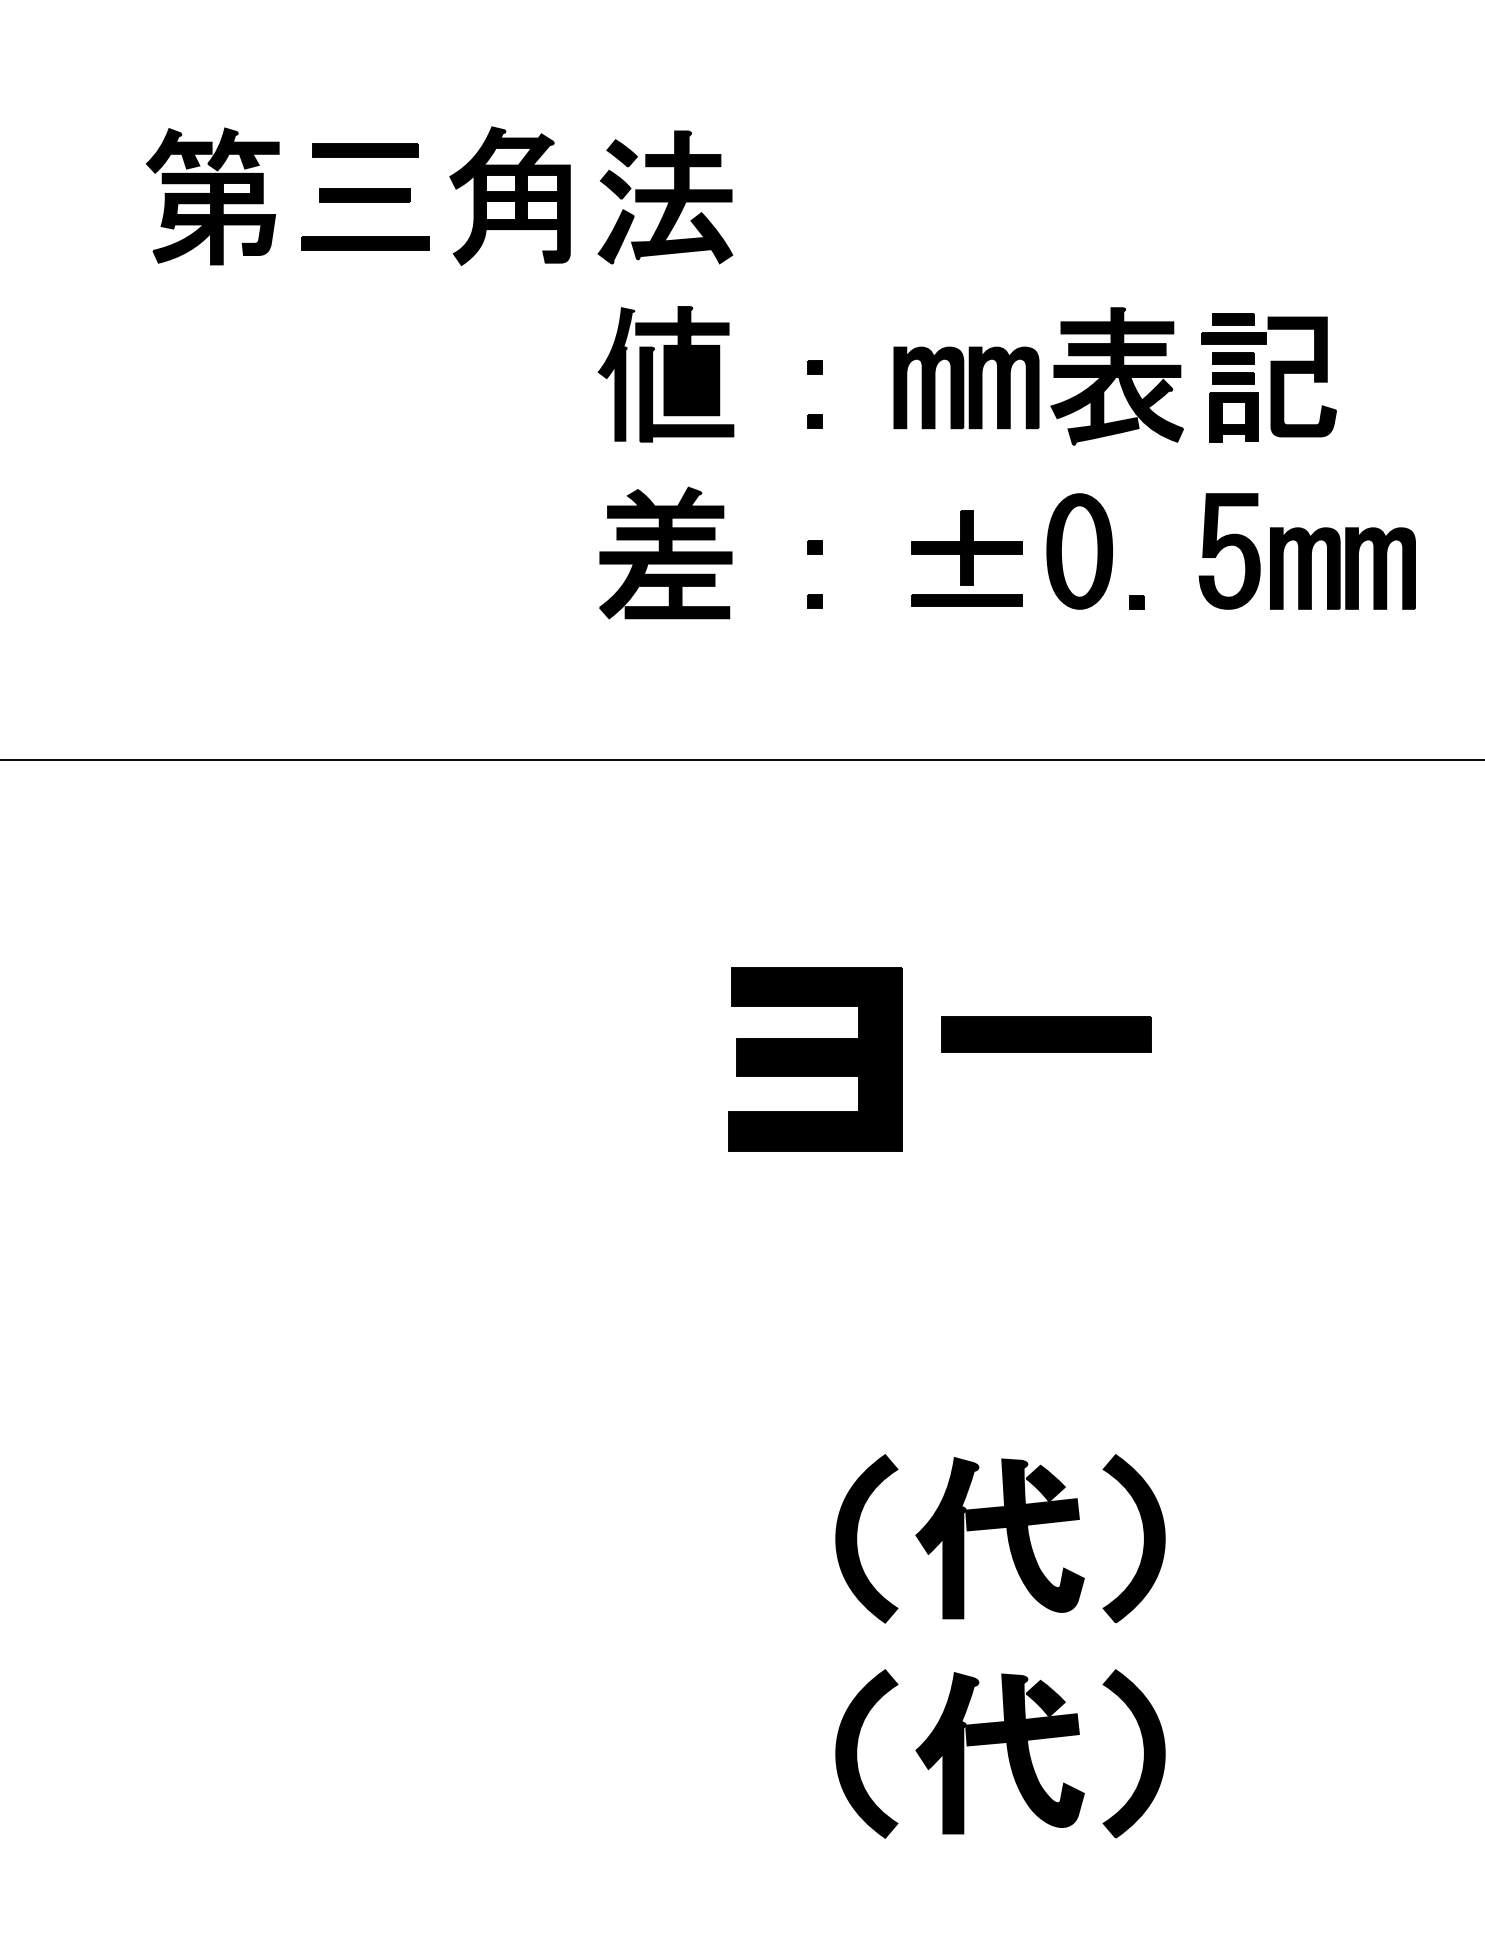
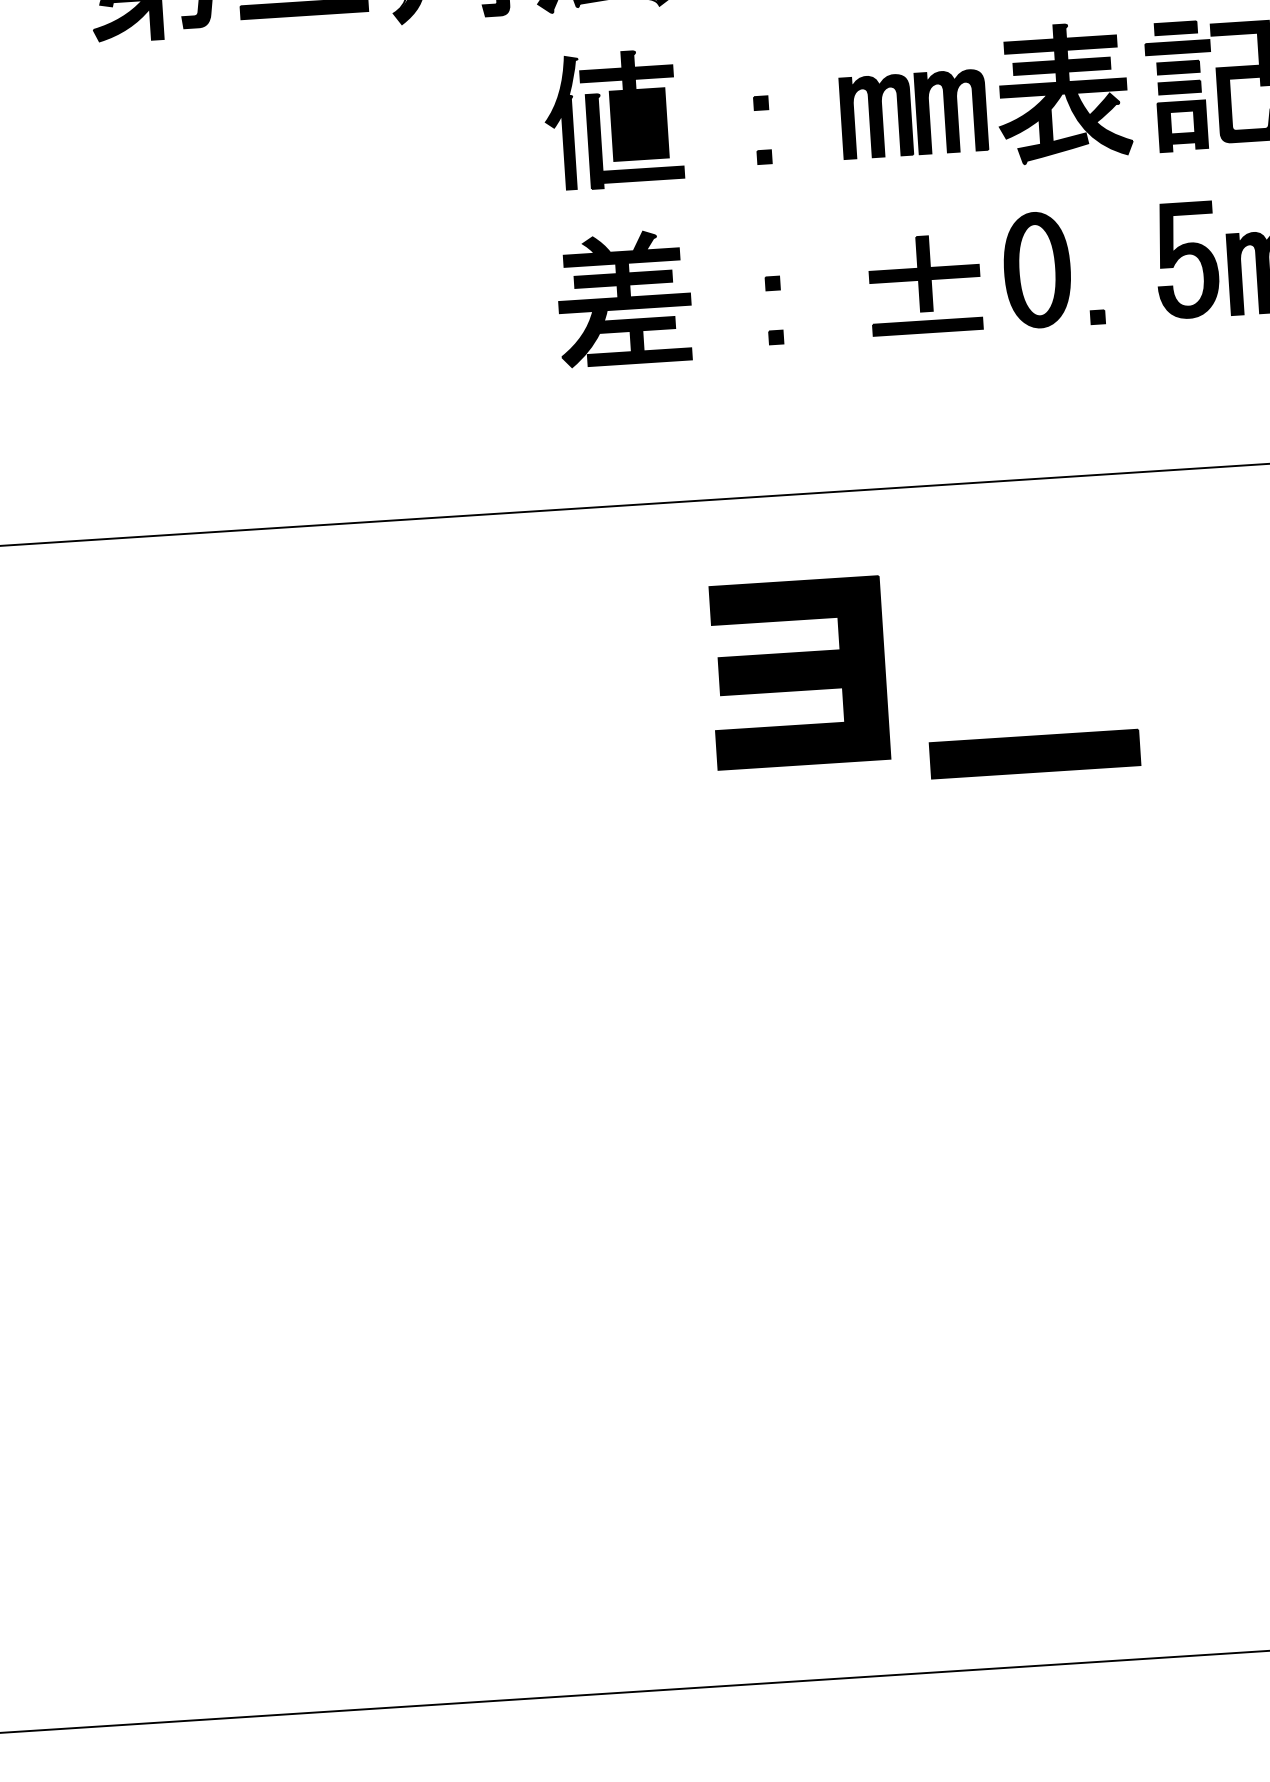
part: (815, 1059) -> (798, 673), moved
part: (1007, 1538) -> (1029, 1259), removed
part: (1007, 1753) -> (1042, 1474), removed

